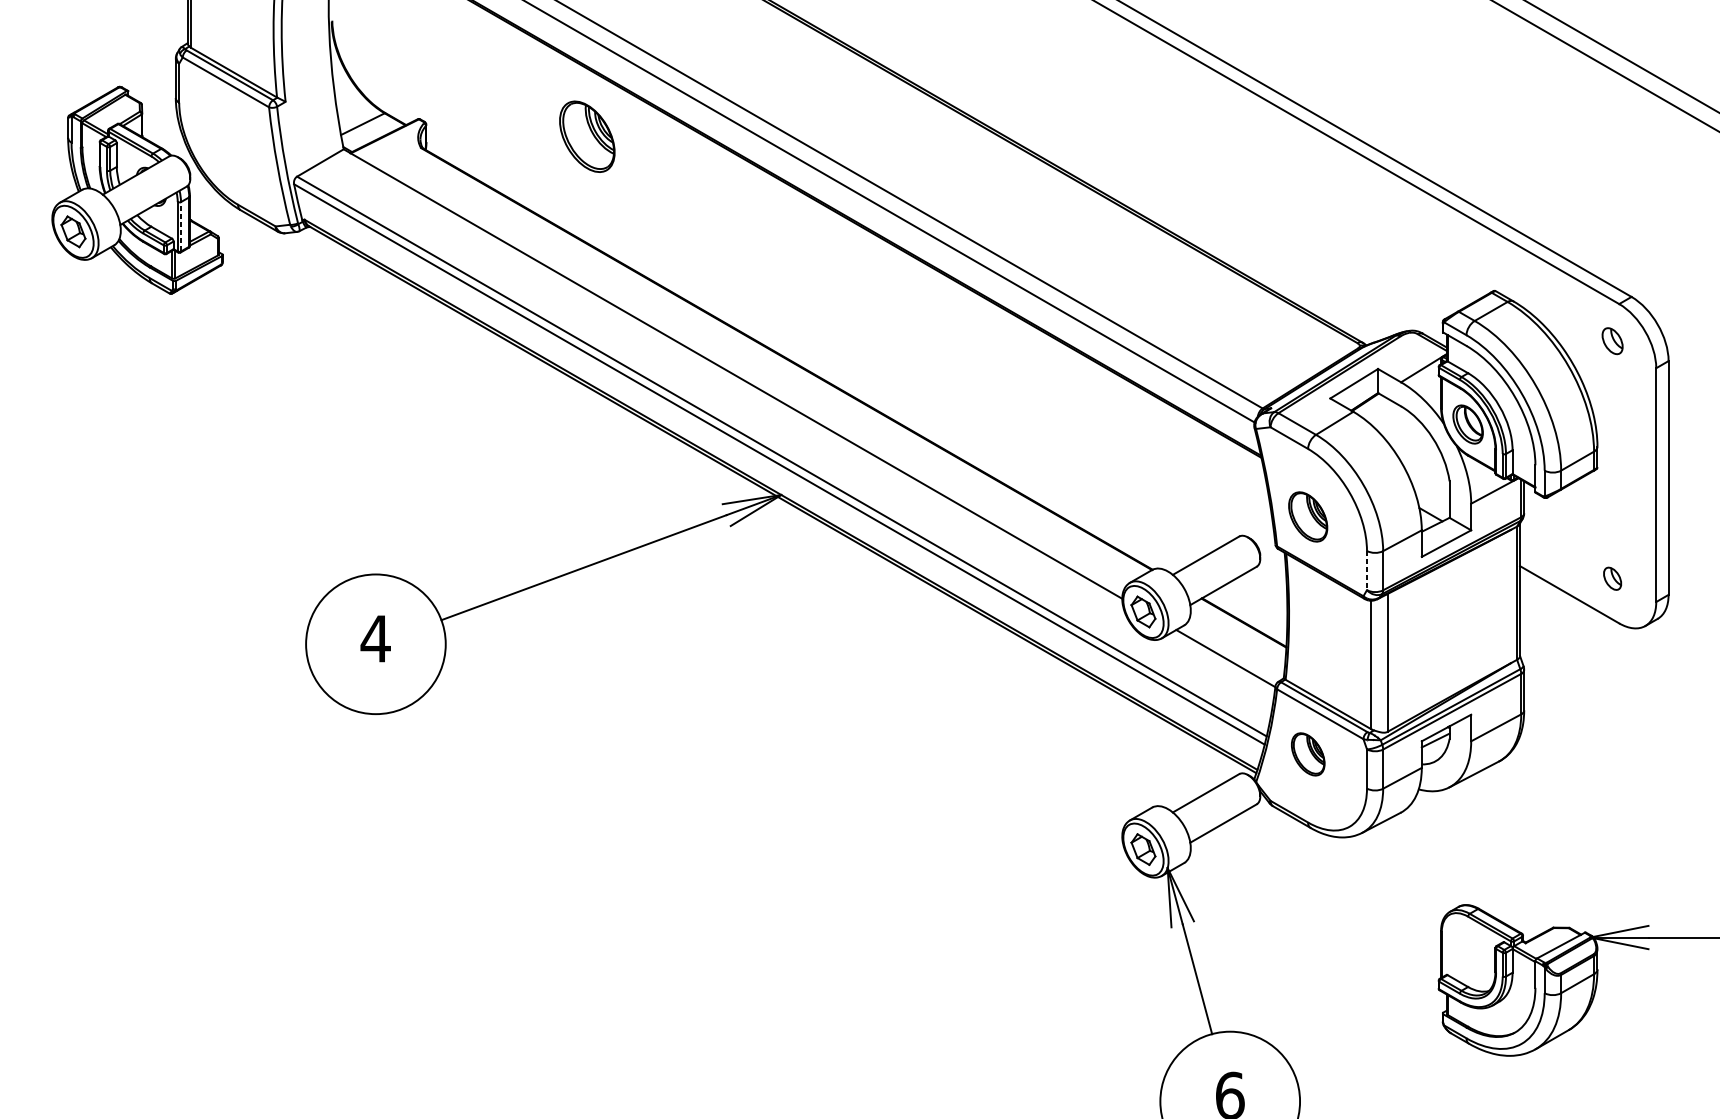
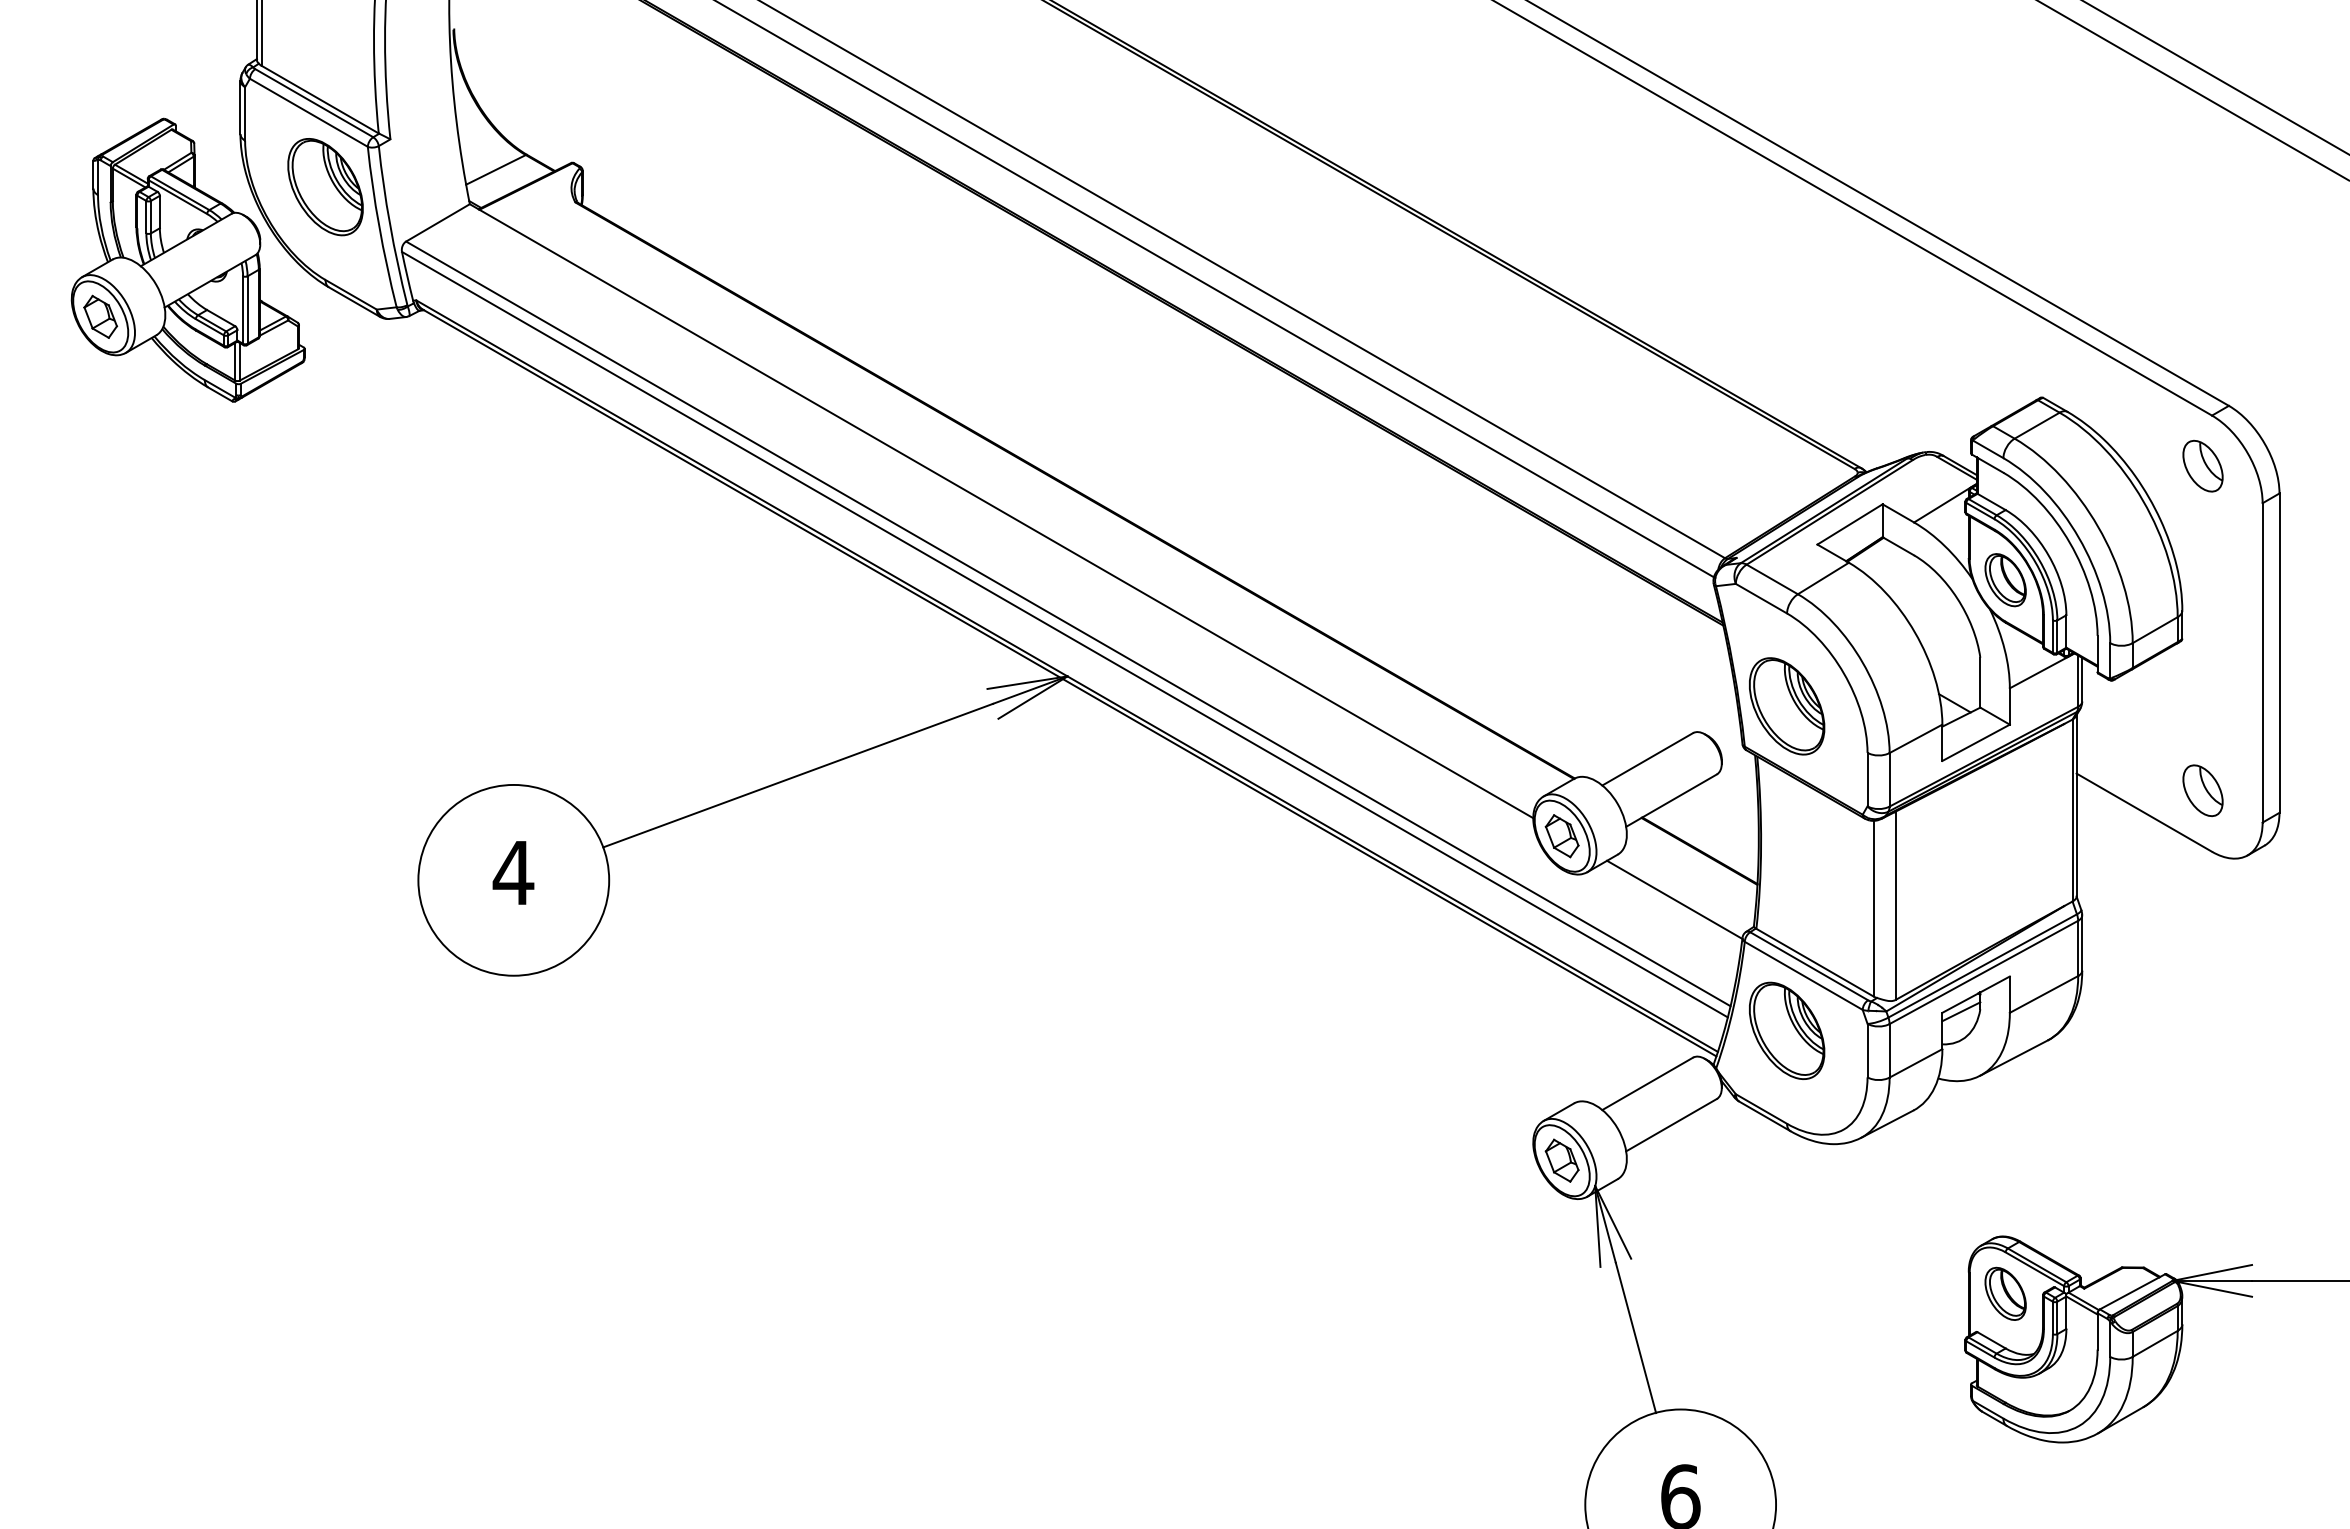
part: (587, 137) -> (325, 187), moved
line: (180, 227) -> (247, 310), dashed -> solid
part: (1612, 341) -> (2202, 466), size x1.43
part: (1308, 517) -> (1787, 706), size x1.43
line: (1366, 570) -> (1867, 779), dashed -> solid
part: (1612, 578) -> (2202, 790), size x1.67
part: (1308, 754) -> (1787, 1030), size x1.67
part: (1468, 946) -> (2005, 1293), added

